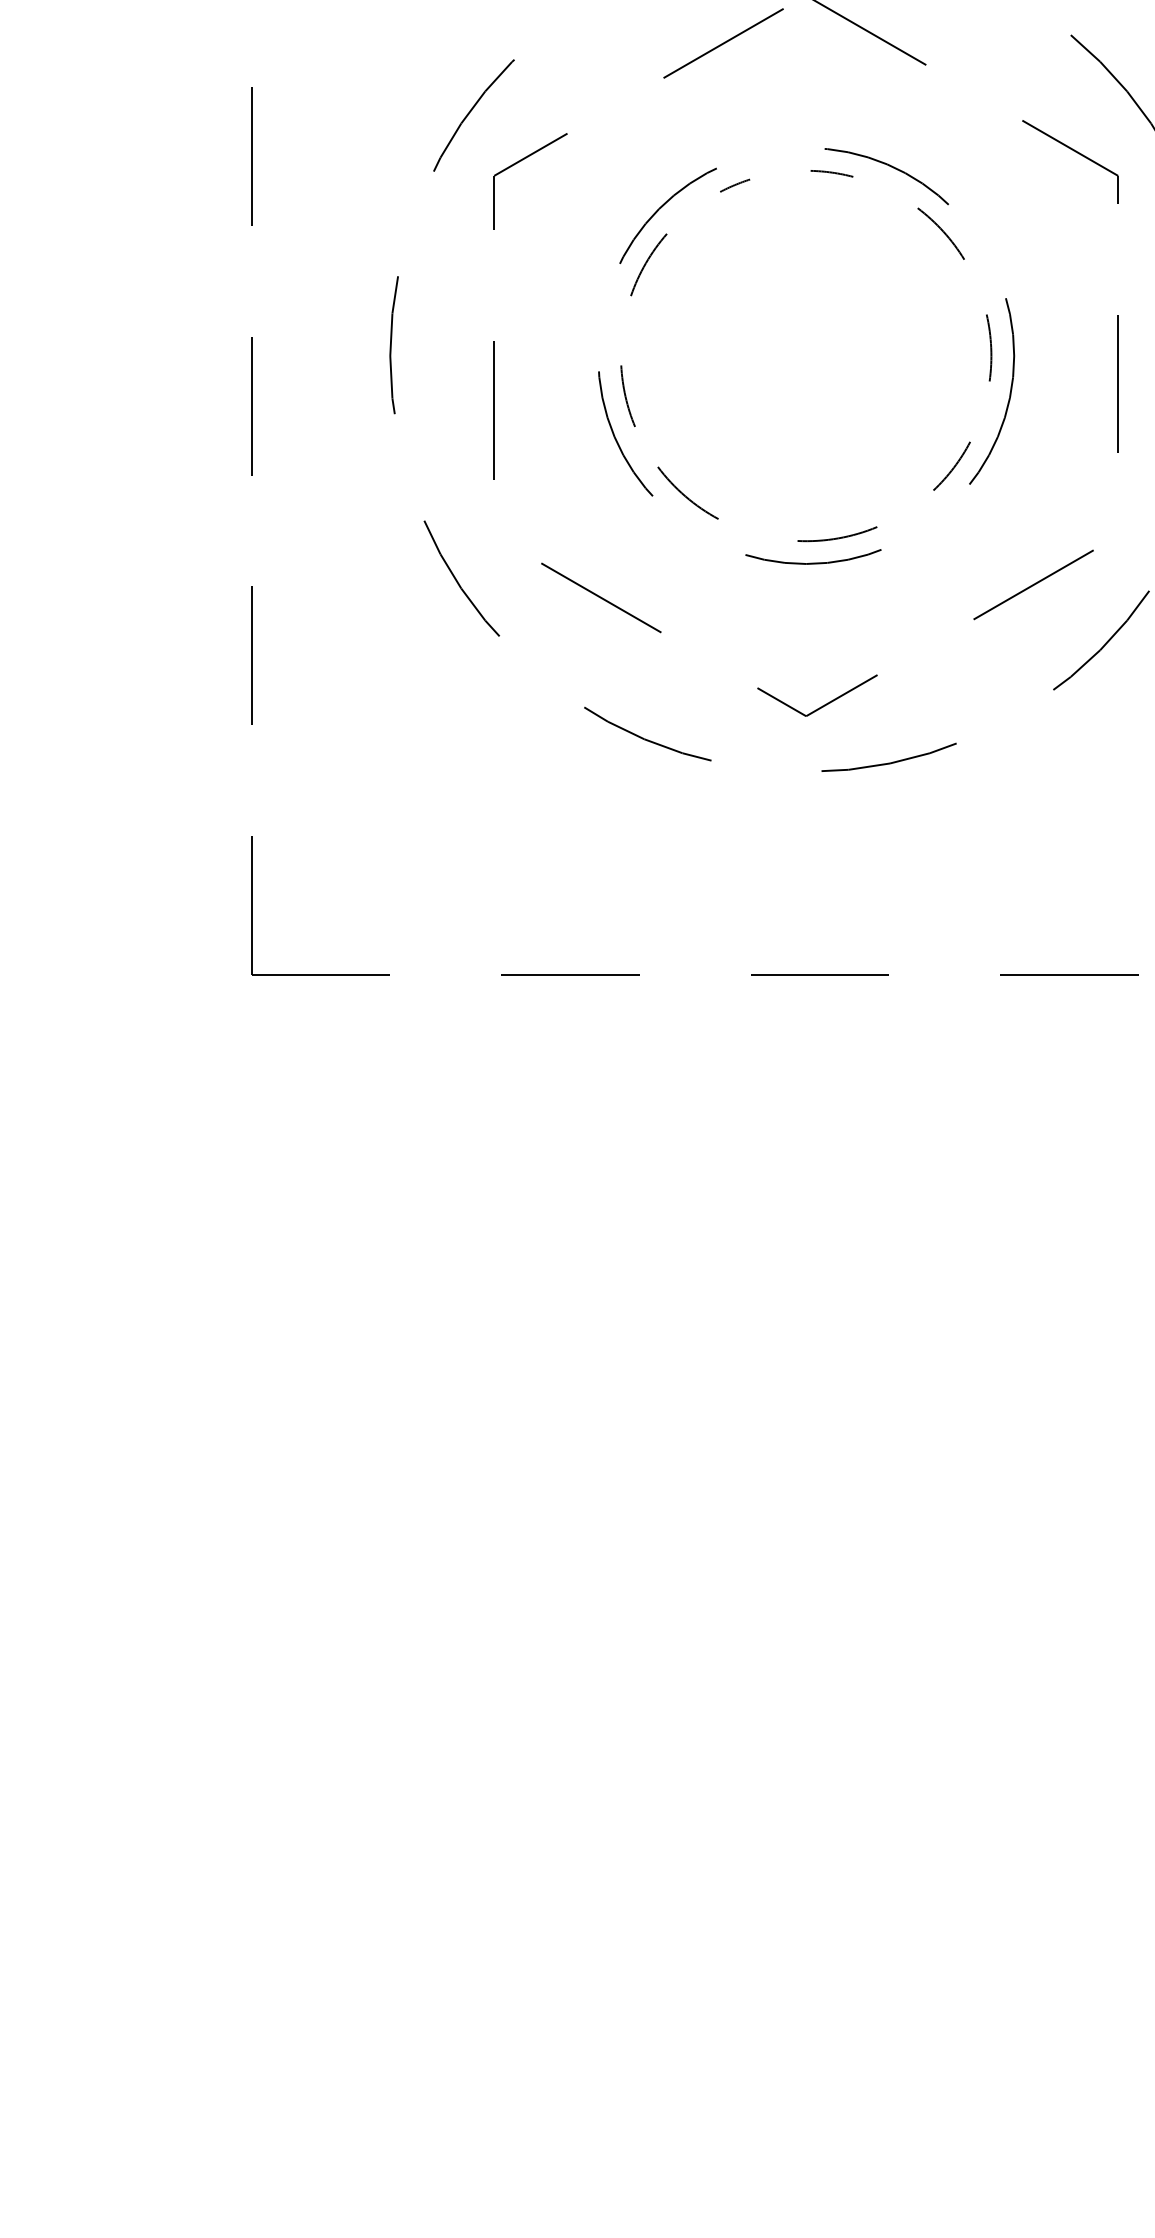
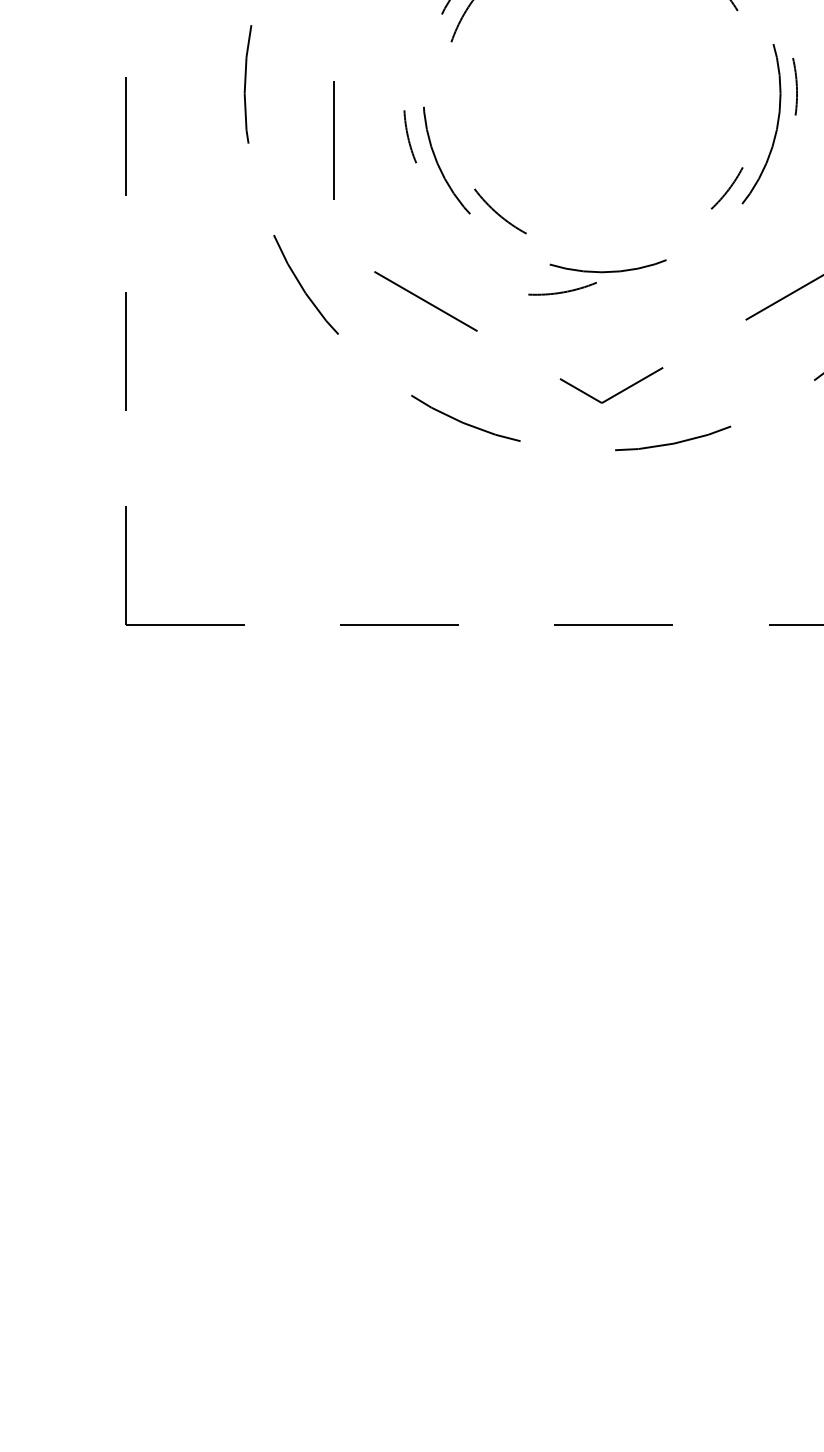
arc: (990, 347) -> (796, 86), moved
arc: (626, 396) -> (408, 137), moved
arc: (837, 537) -> (562, 291), moved

